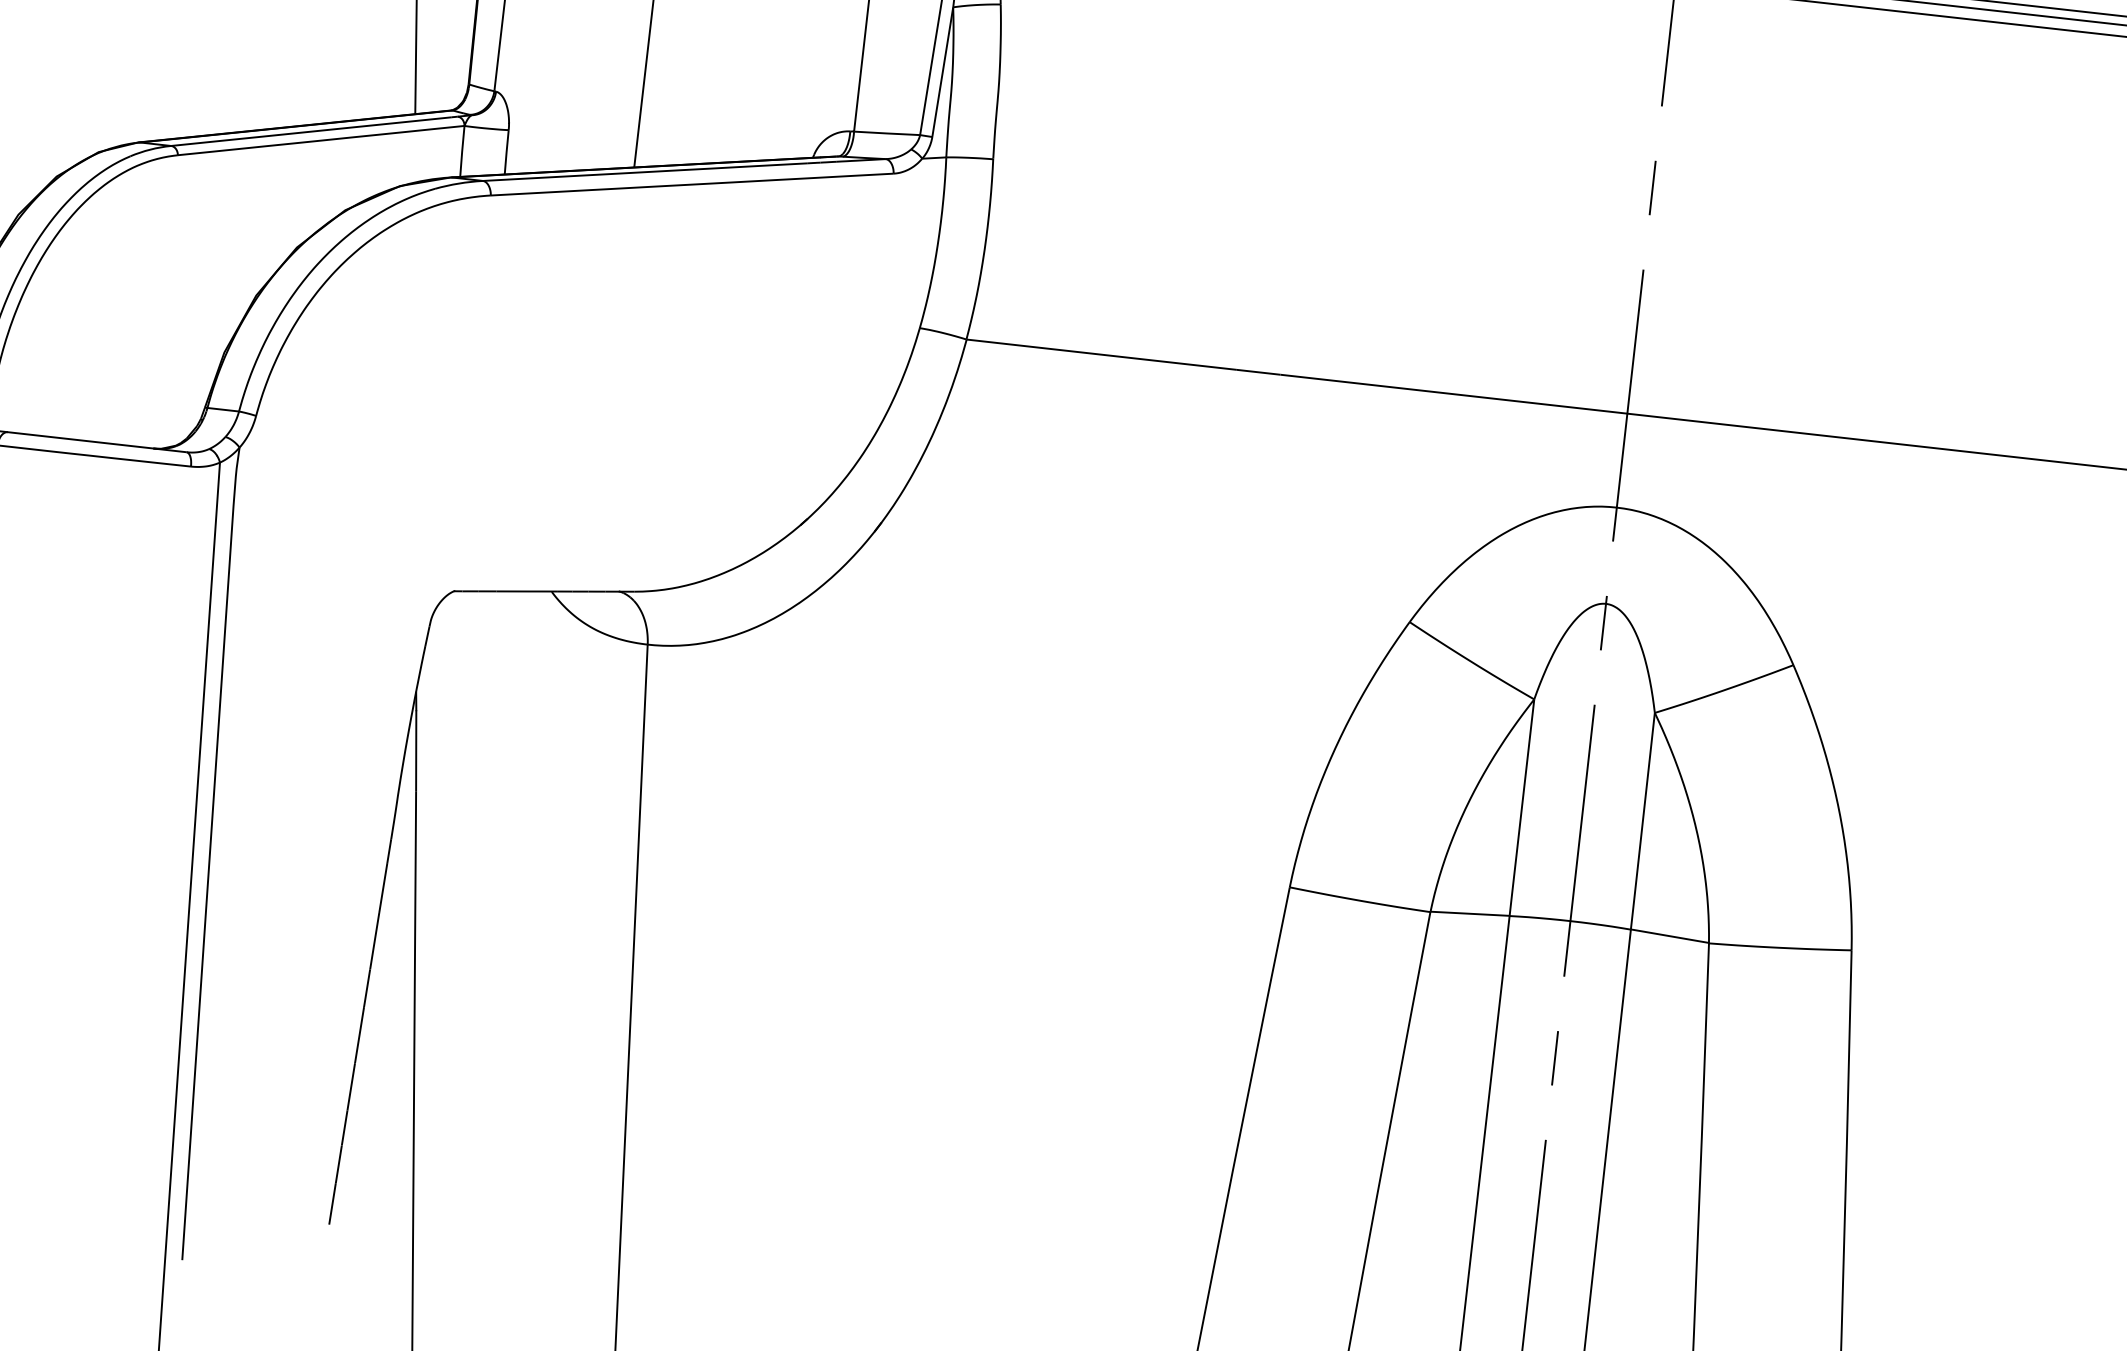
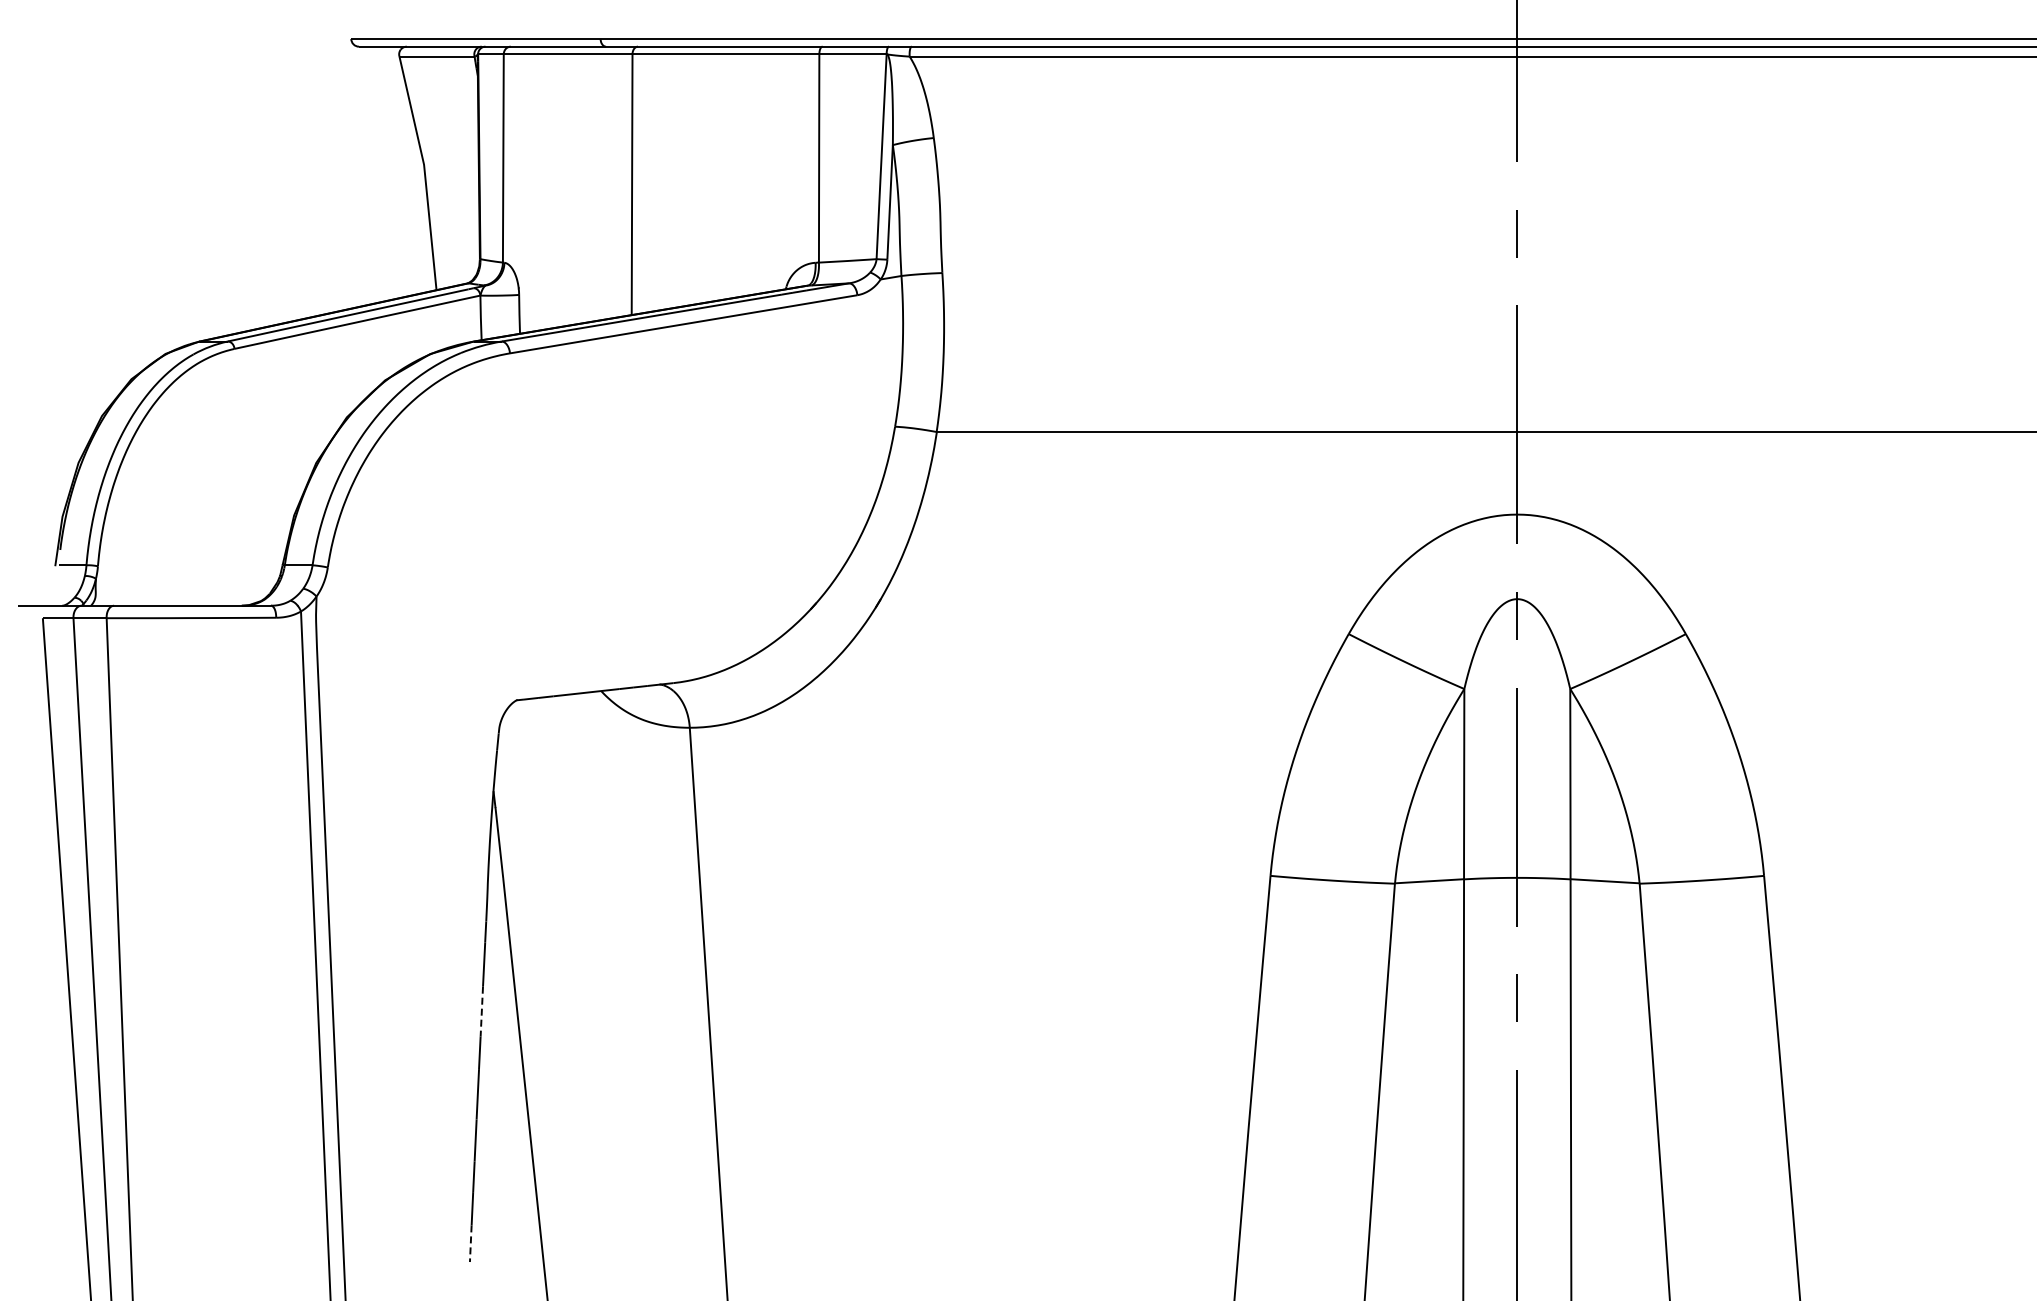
line: (374, 940) -> (481, 1011), solid -> dashed
line: (332, 1204) -> (470, 1244), solid -> dashed

